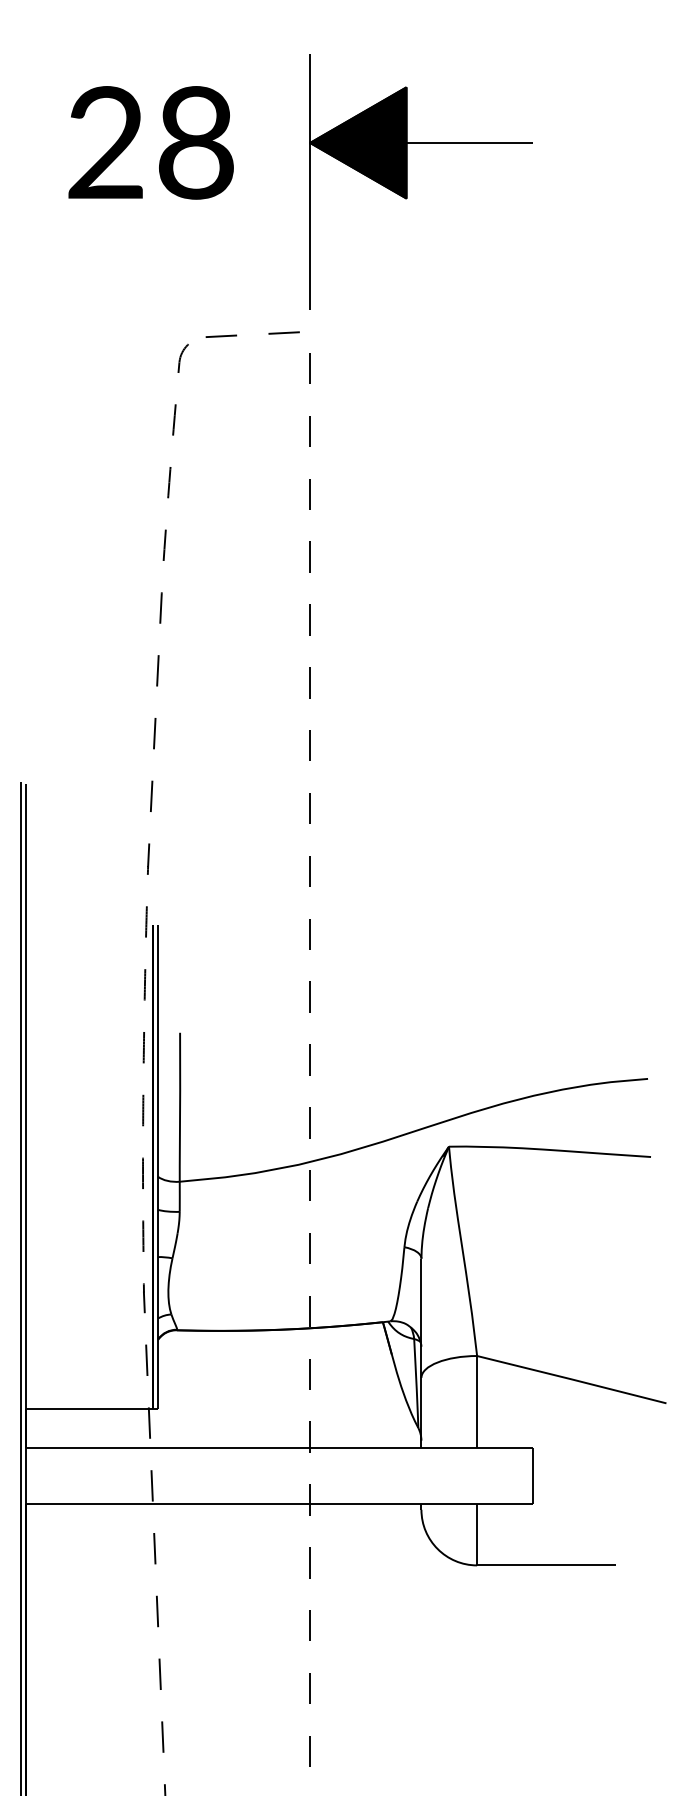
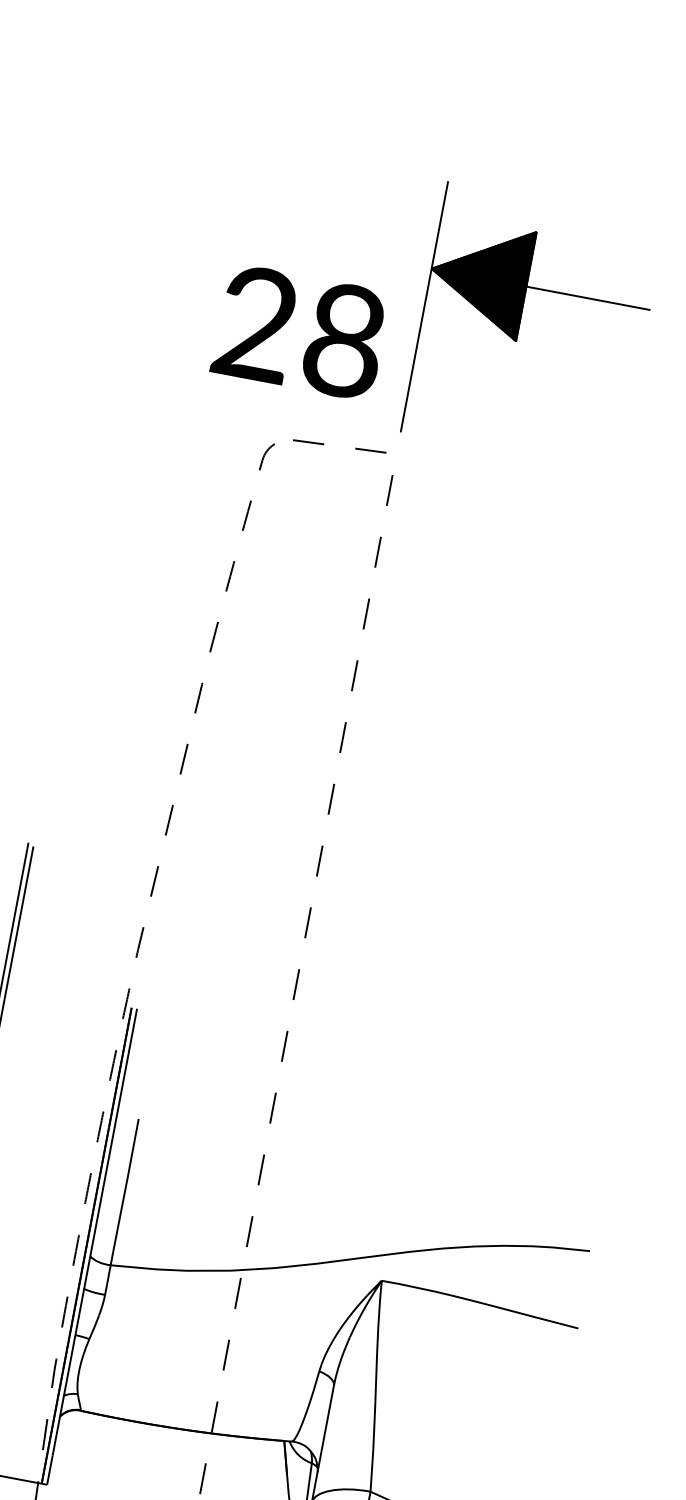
text: (150, 142) -> (300, 331), moved

